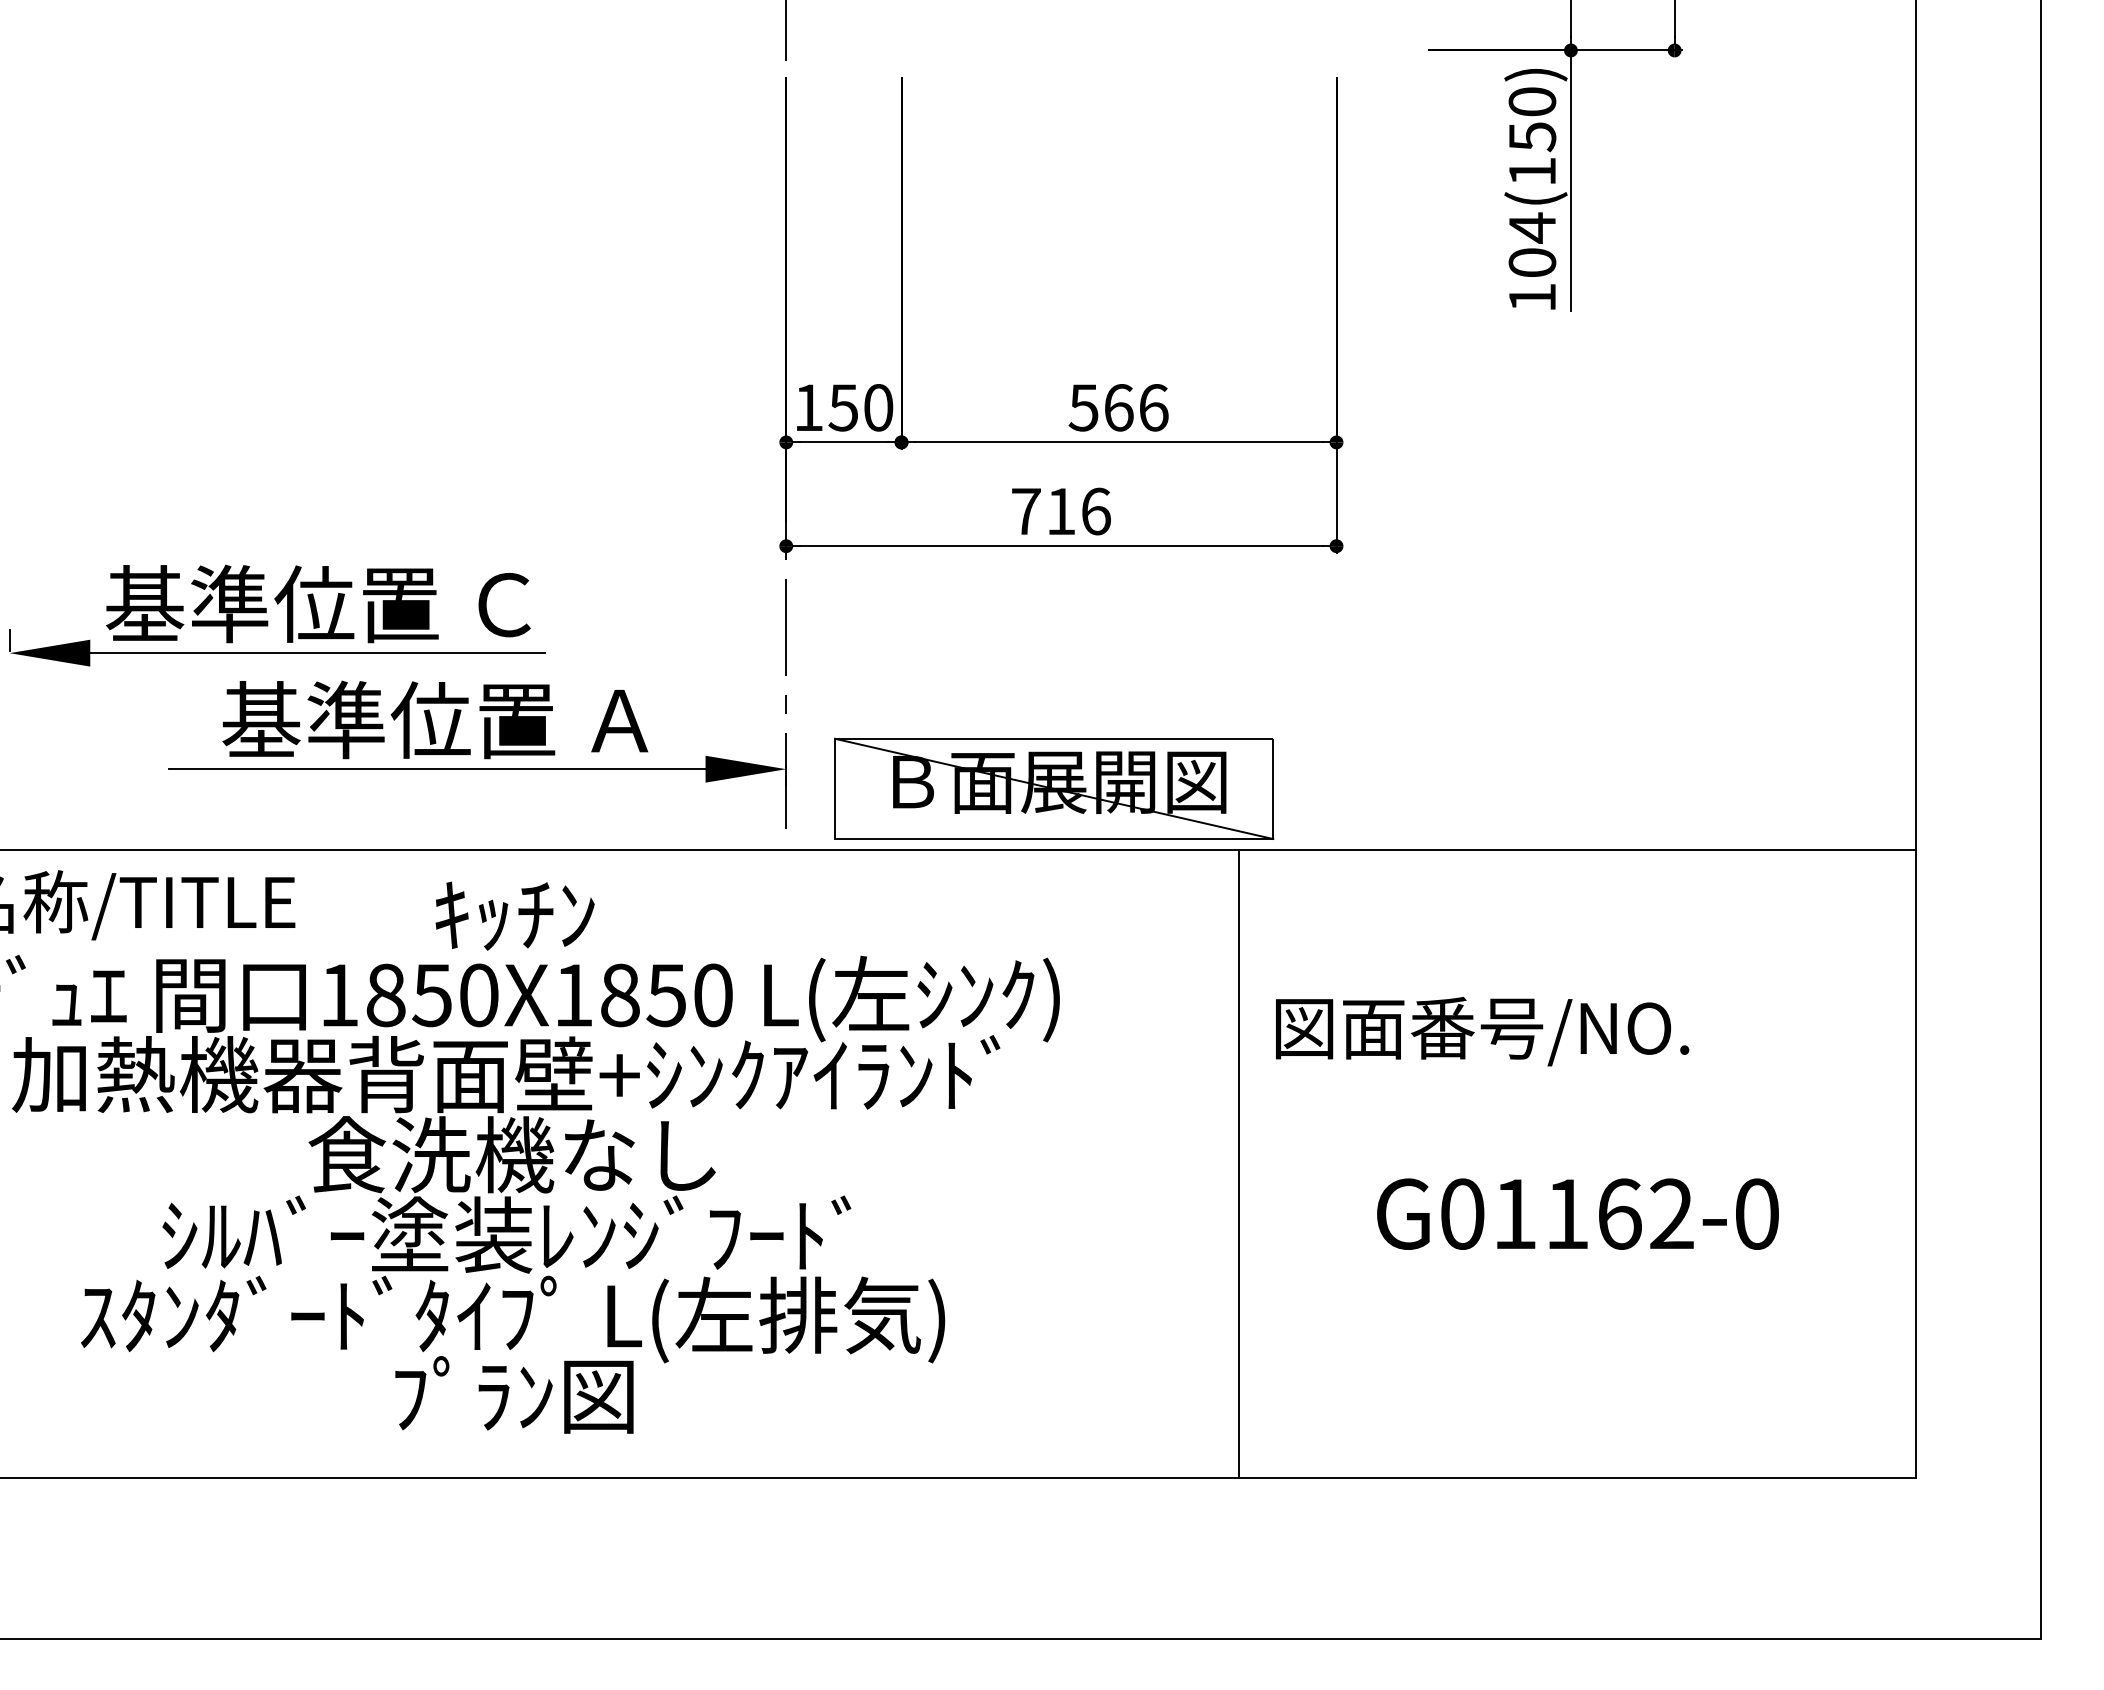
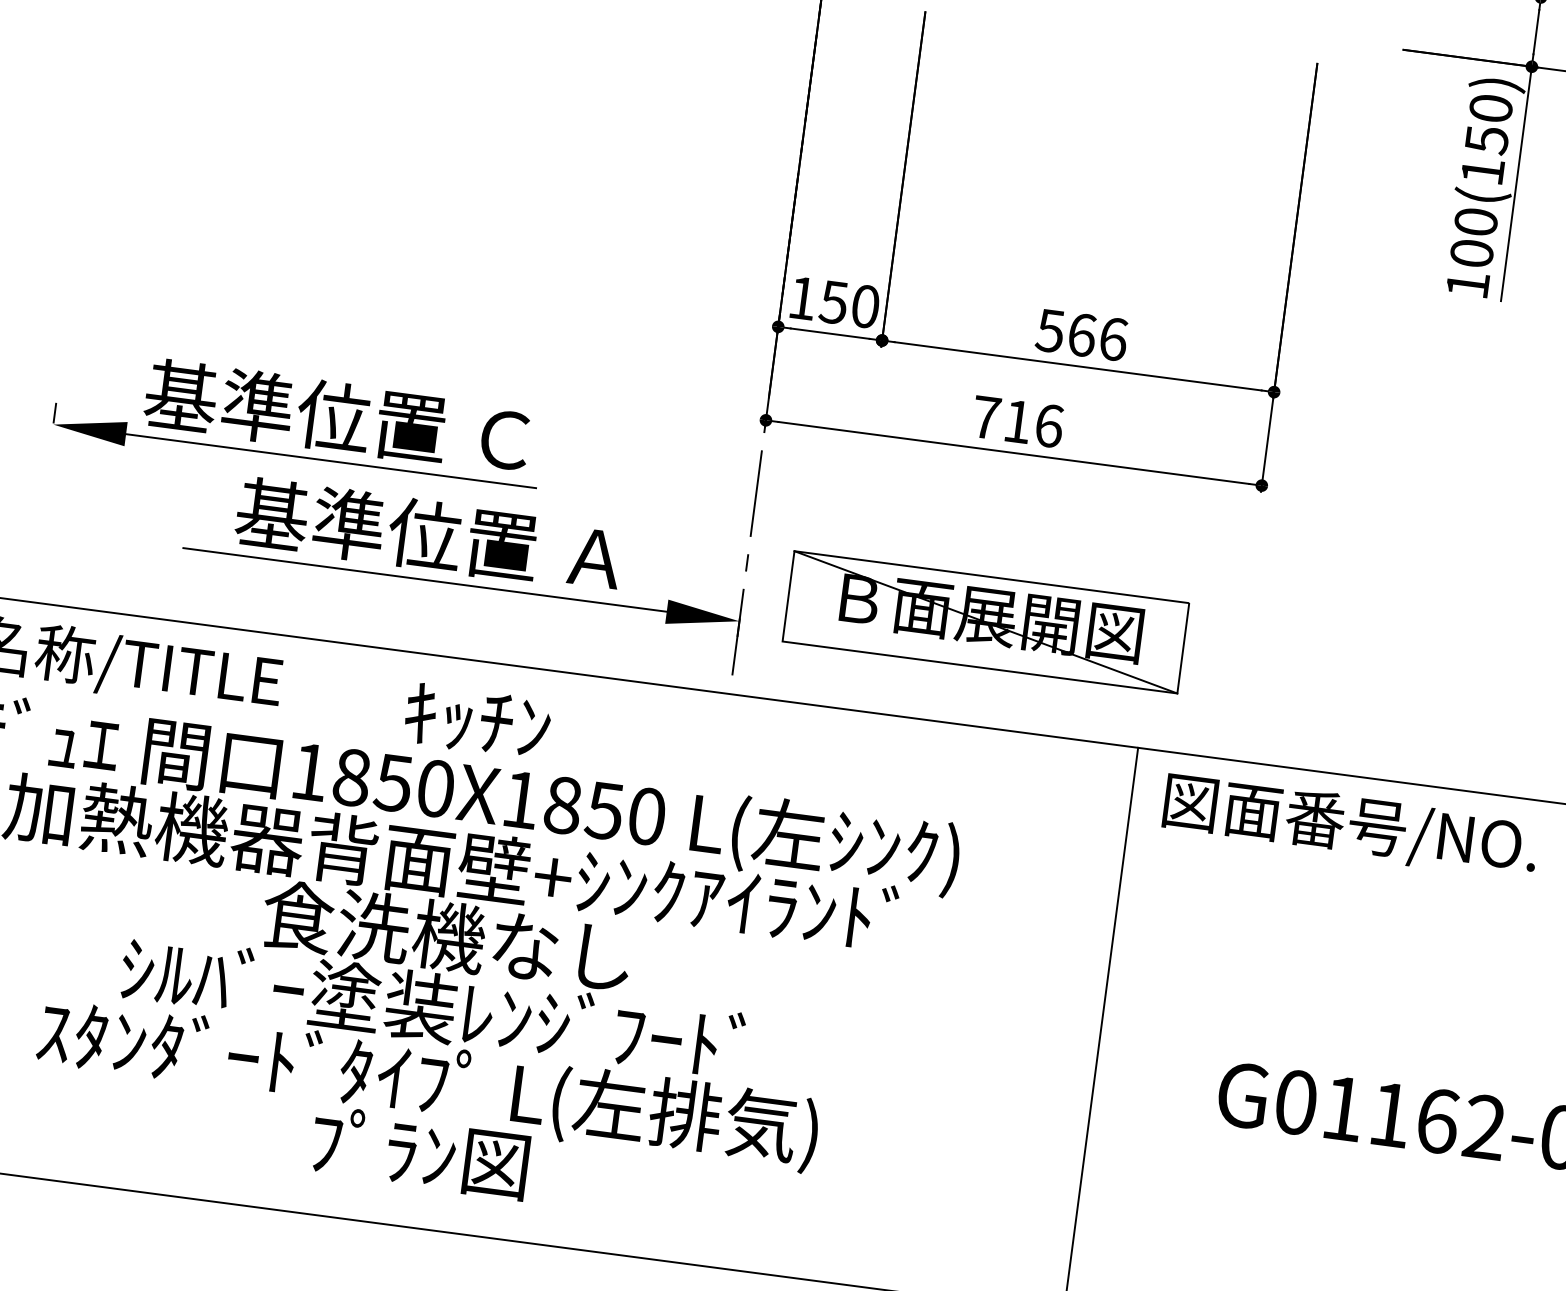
text: (1532, 227) -> (1476, 221), 104(150) -> 100(150)
part: (1054, 788) -> (986, 621), moved
text: (1482, 1031) -> (1350, 826), moved

